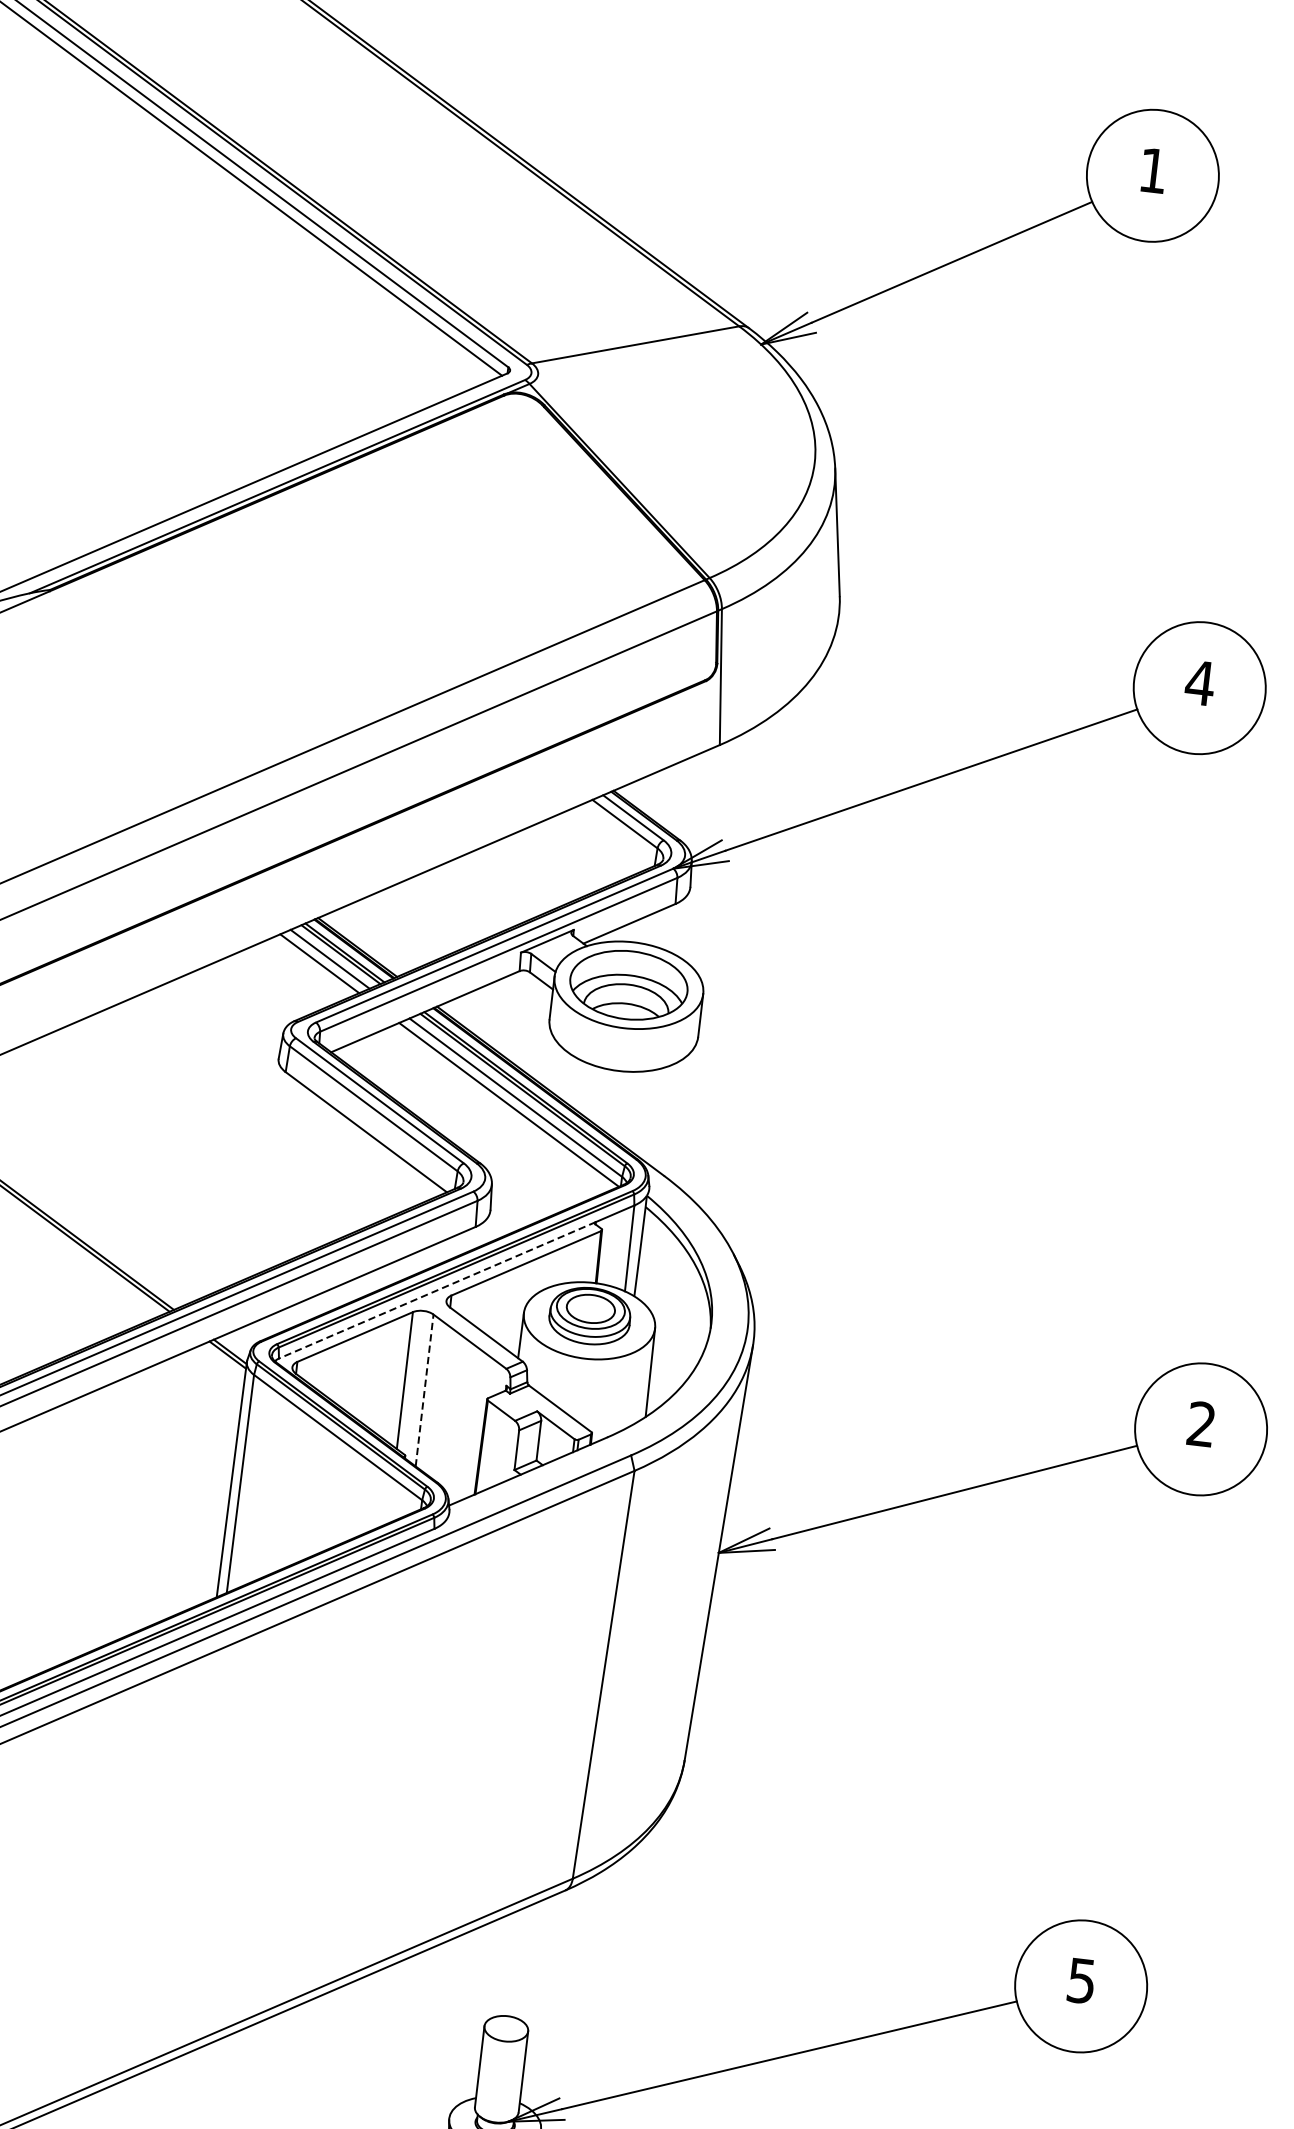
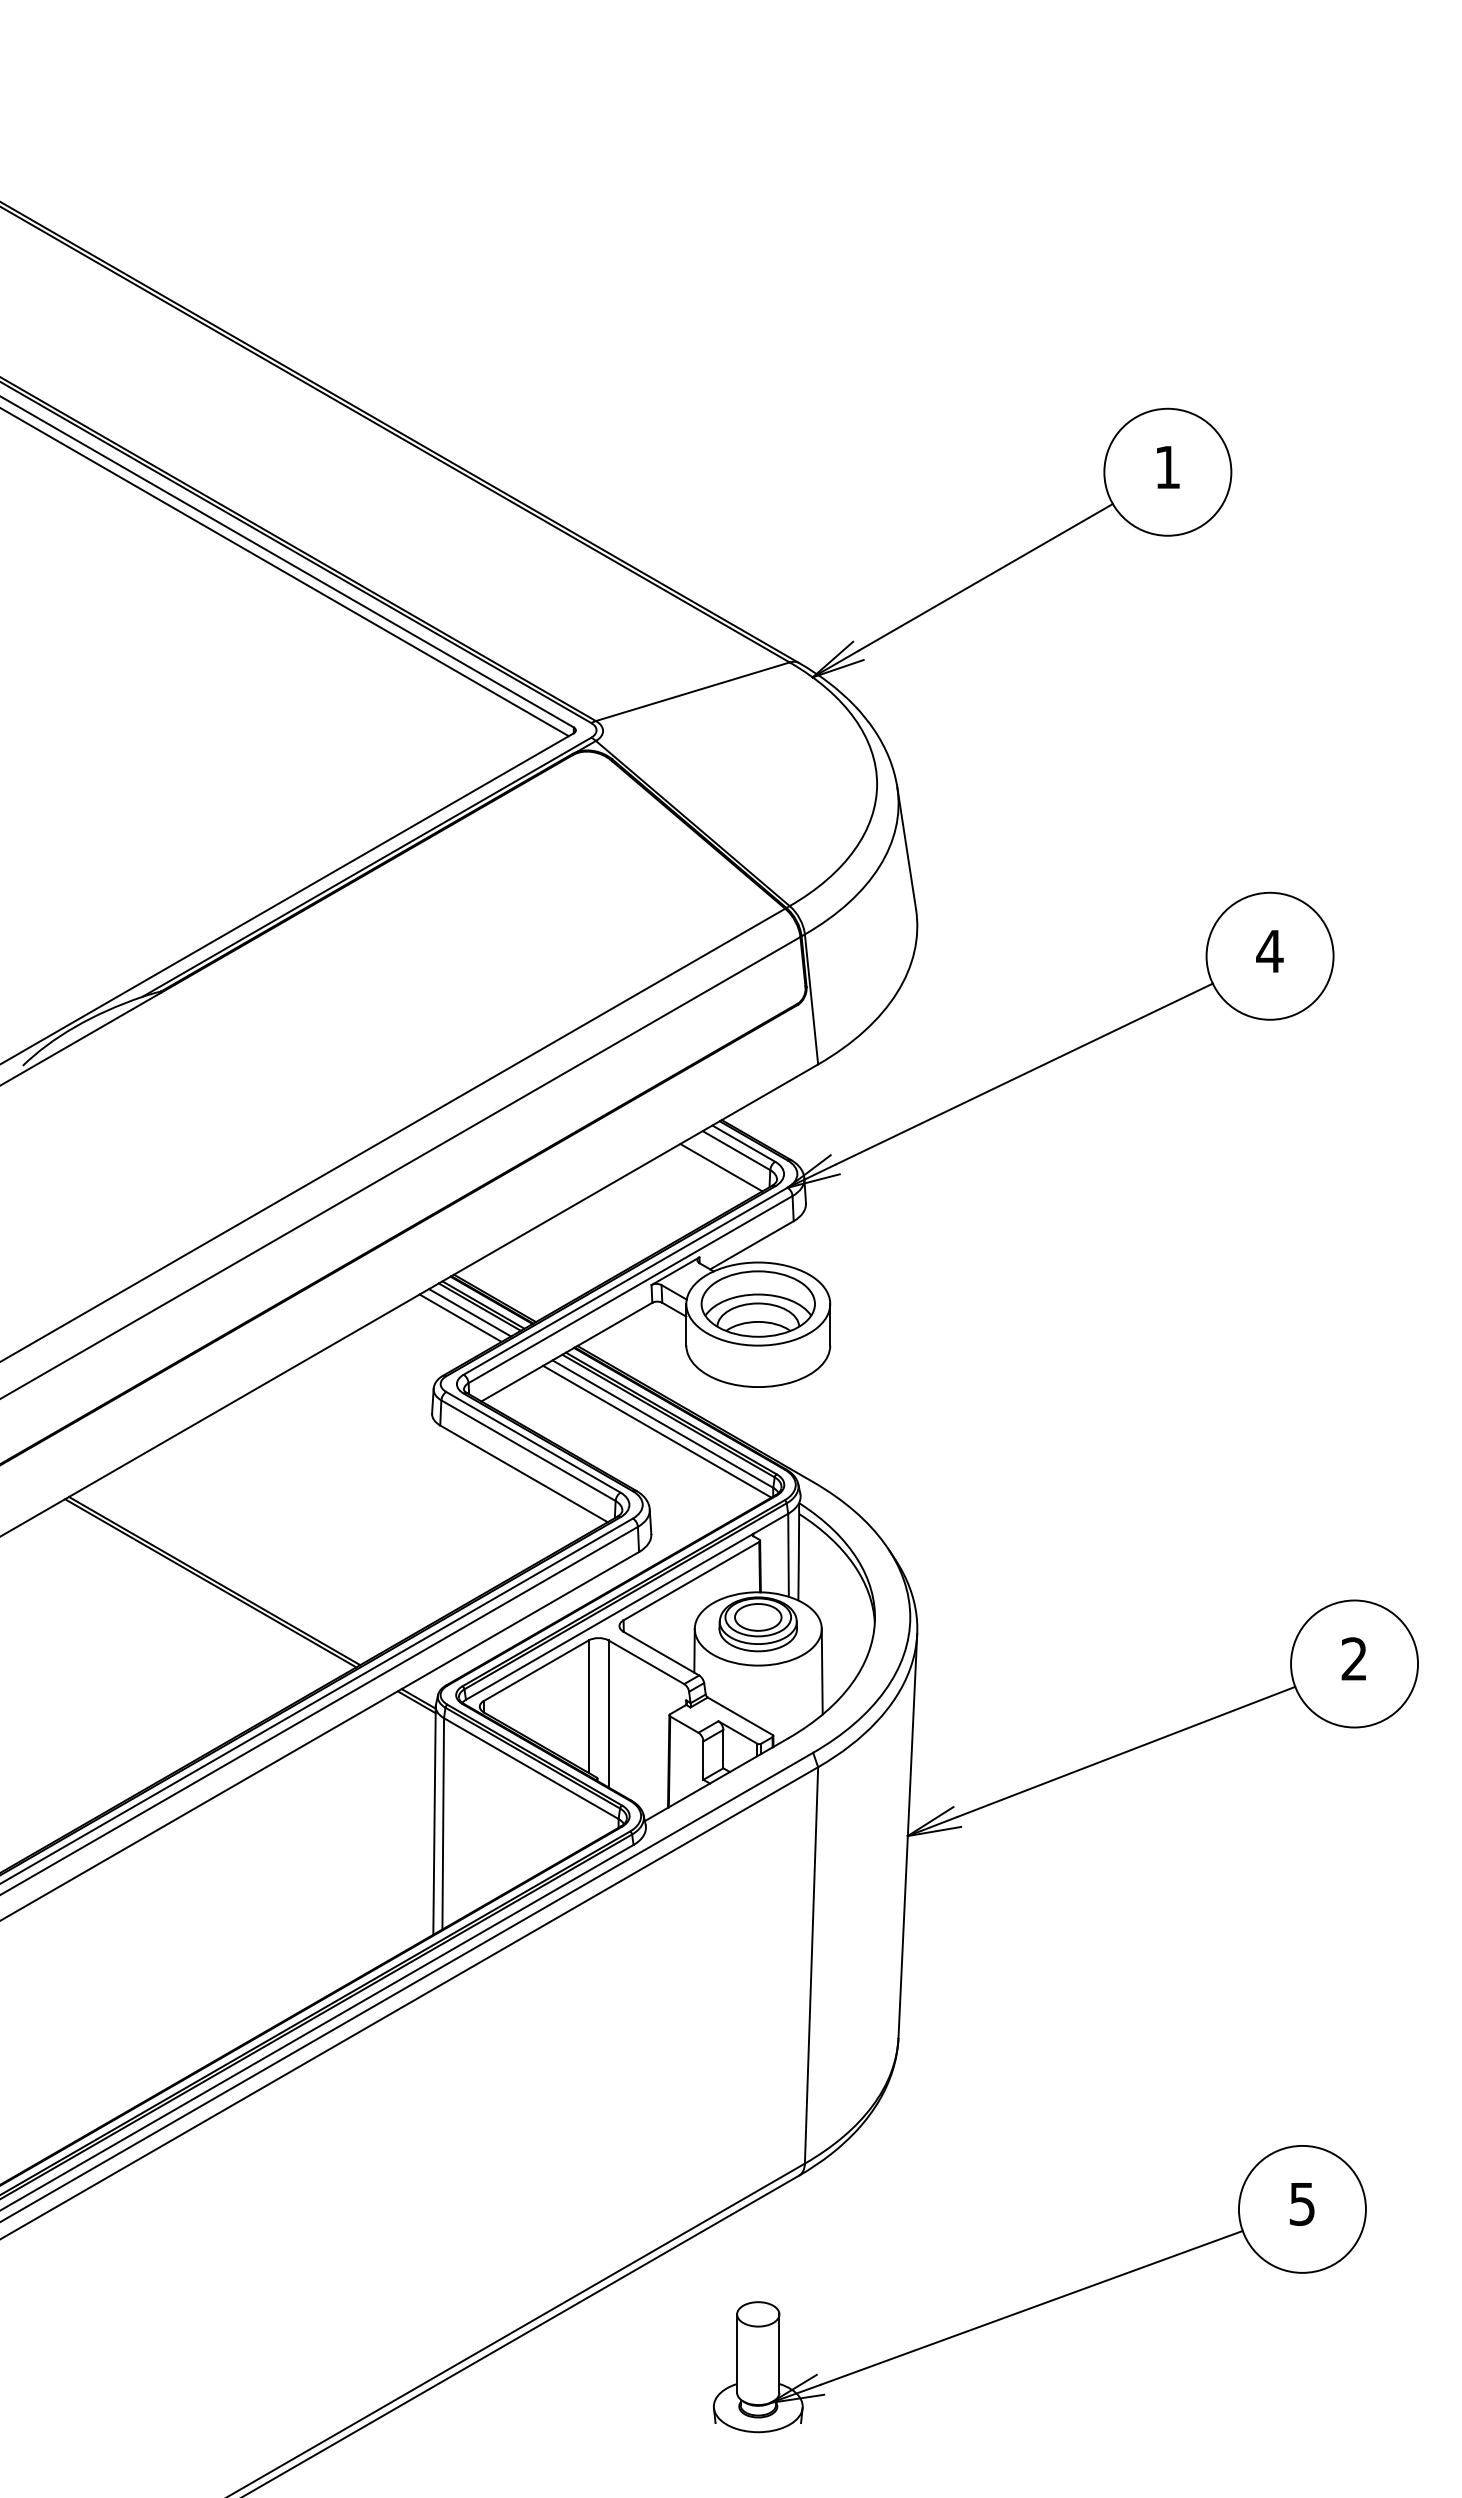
line: (607, 839) -> (721, 1167), added
line: (437, 1289) -> (609, 1616), dashed -> solid
line: (424, 1389) -> (608, 1713), dashed -> solid

